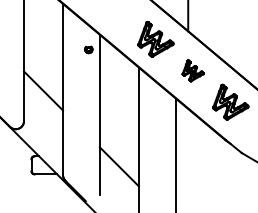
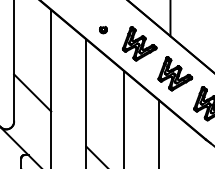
part: (88, 49) -> (103, 29), moved
part: (192, 70) -> (174, 73), size x1.67

